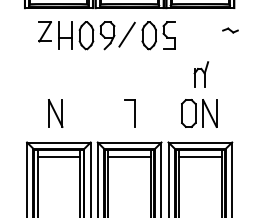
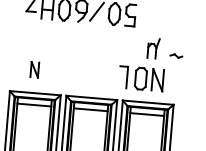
part: (230, 30) -> (176, 56), moved
part: (55, 113) -> (34, 69), size x0.7
part: (129, 113) -> (123, 77), moved

